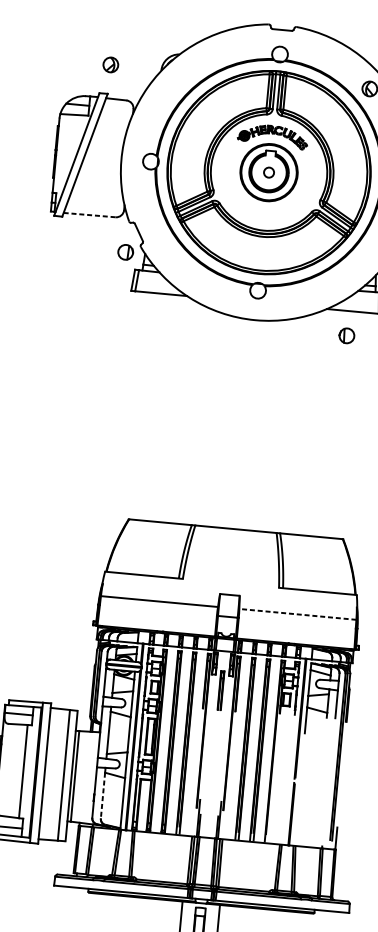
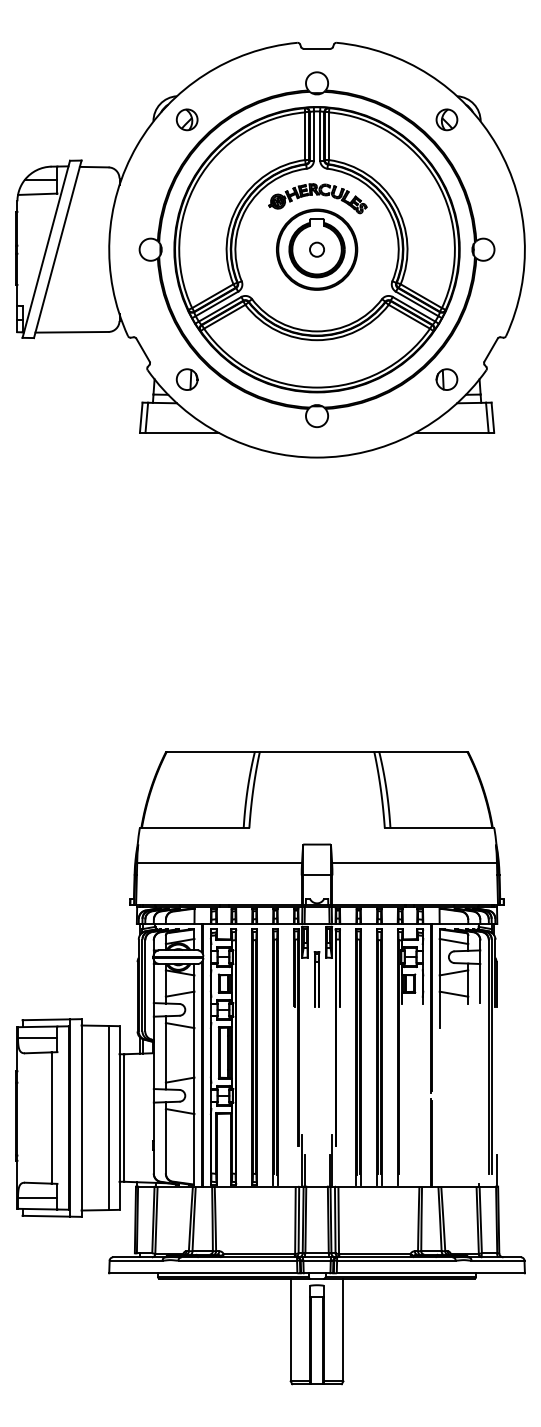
part: (110, 64) -> (186, 119), moved
line: (89, 215) -> (72, 332), dashed -> solid
part: (125, 252) -> (186, 379), moved
part: (346, 335) -> (446, 379), moved
line: (297, 614) -> (414, 862), dashed -> solid
line: (102, 795) -> (165, 1141), dashed -> solid

